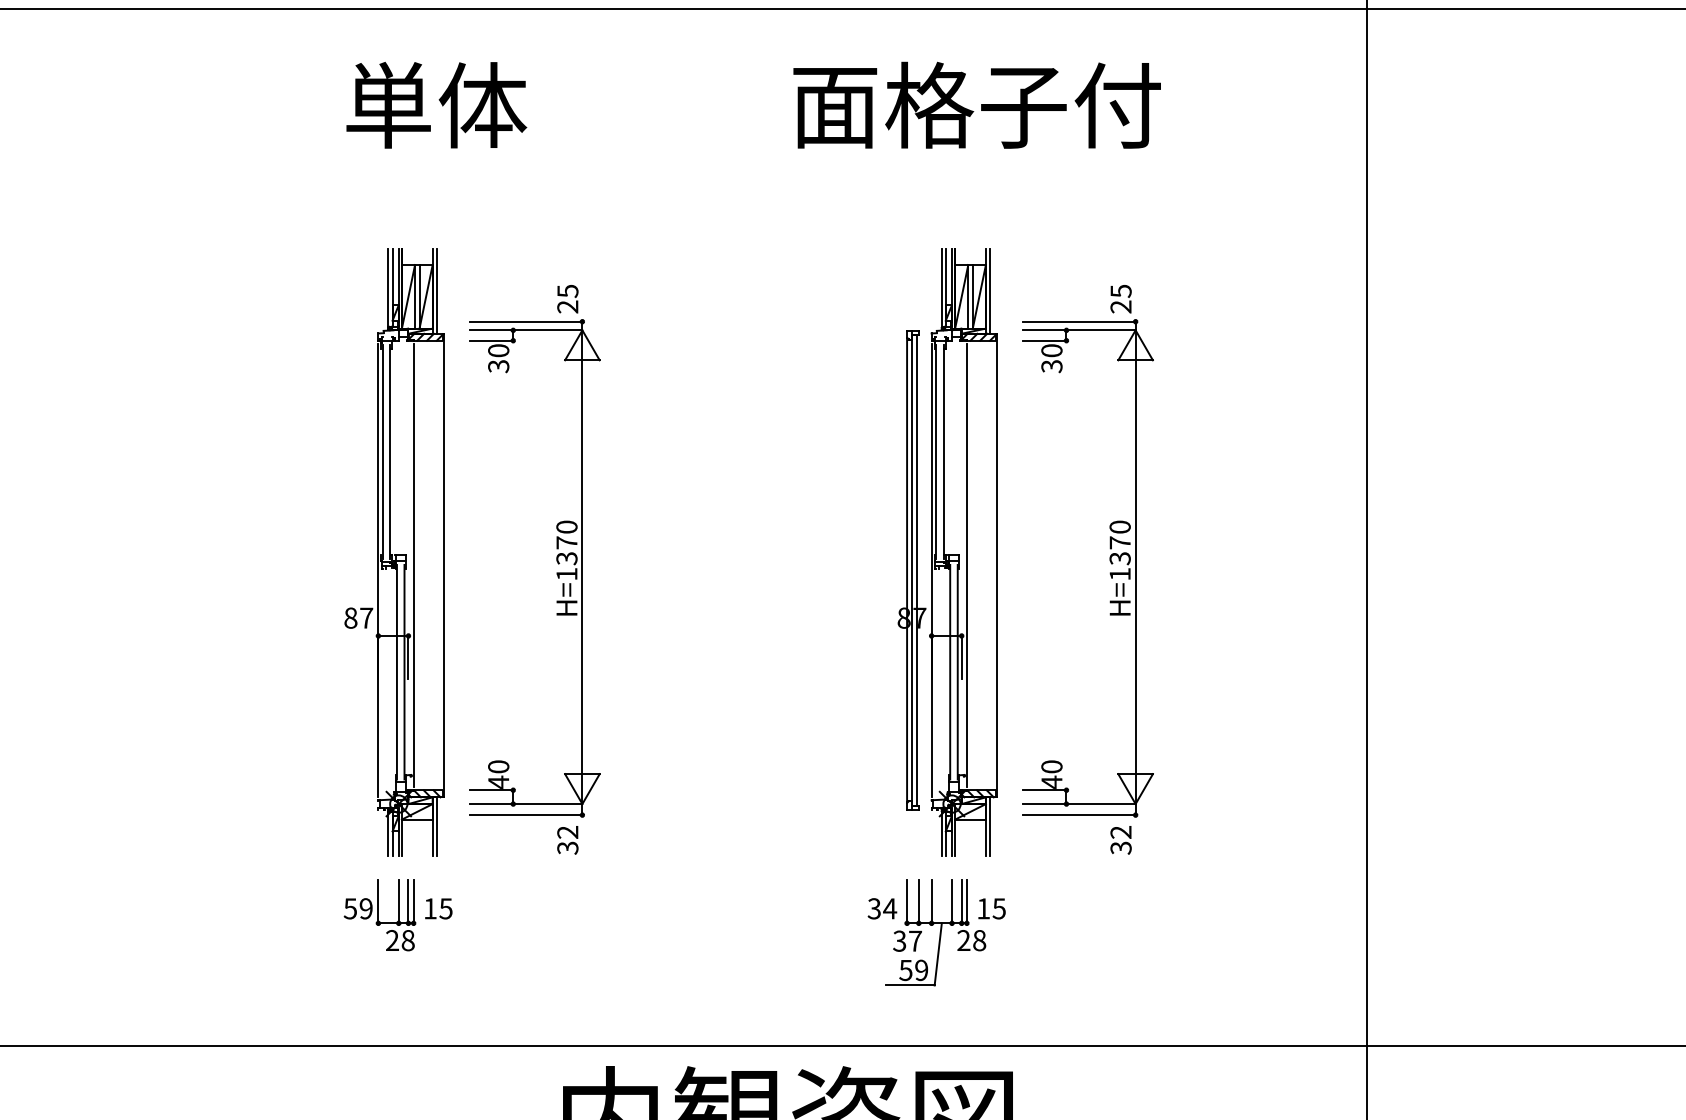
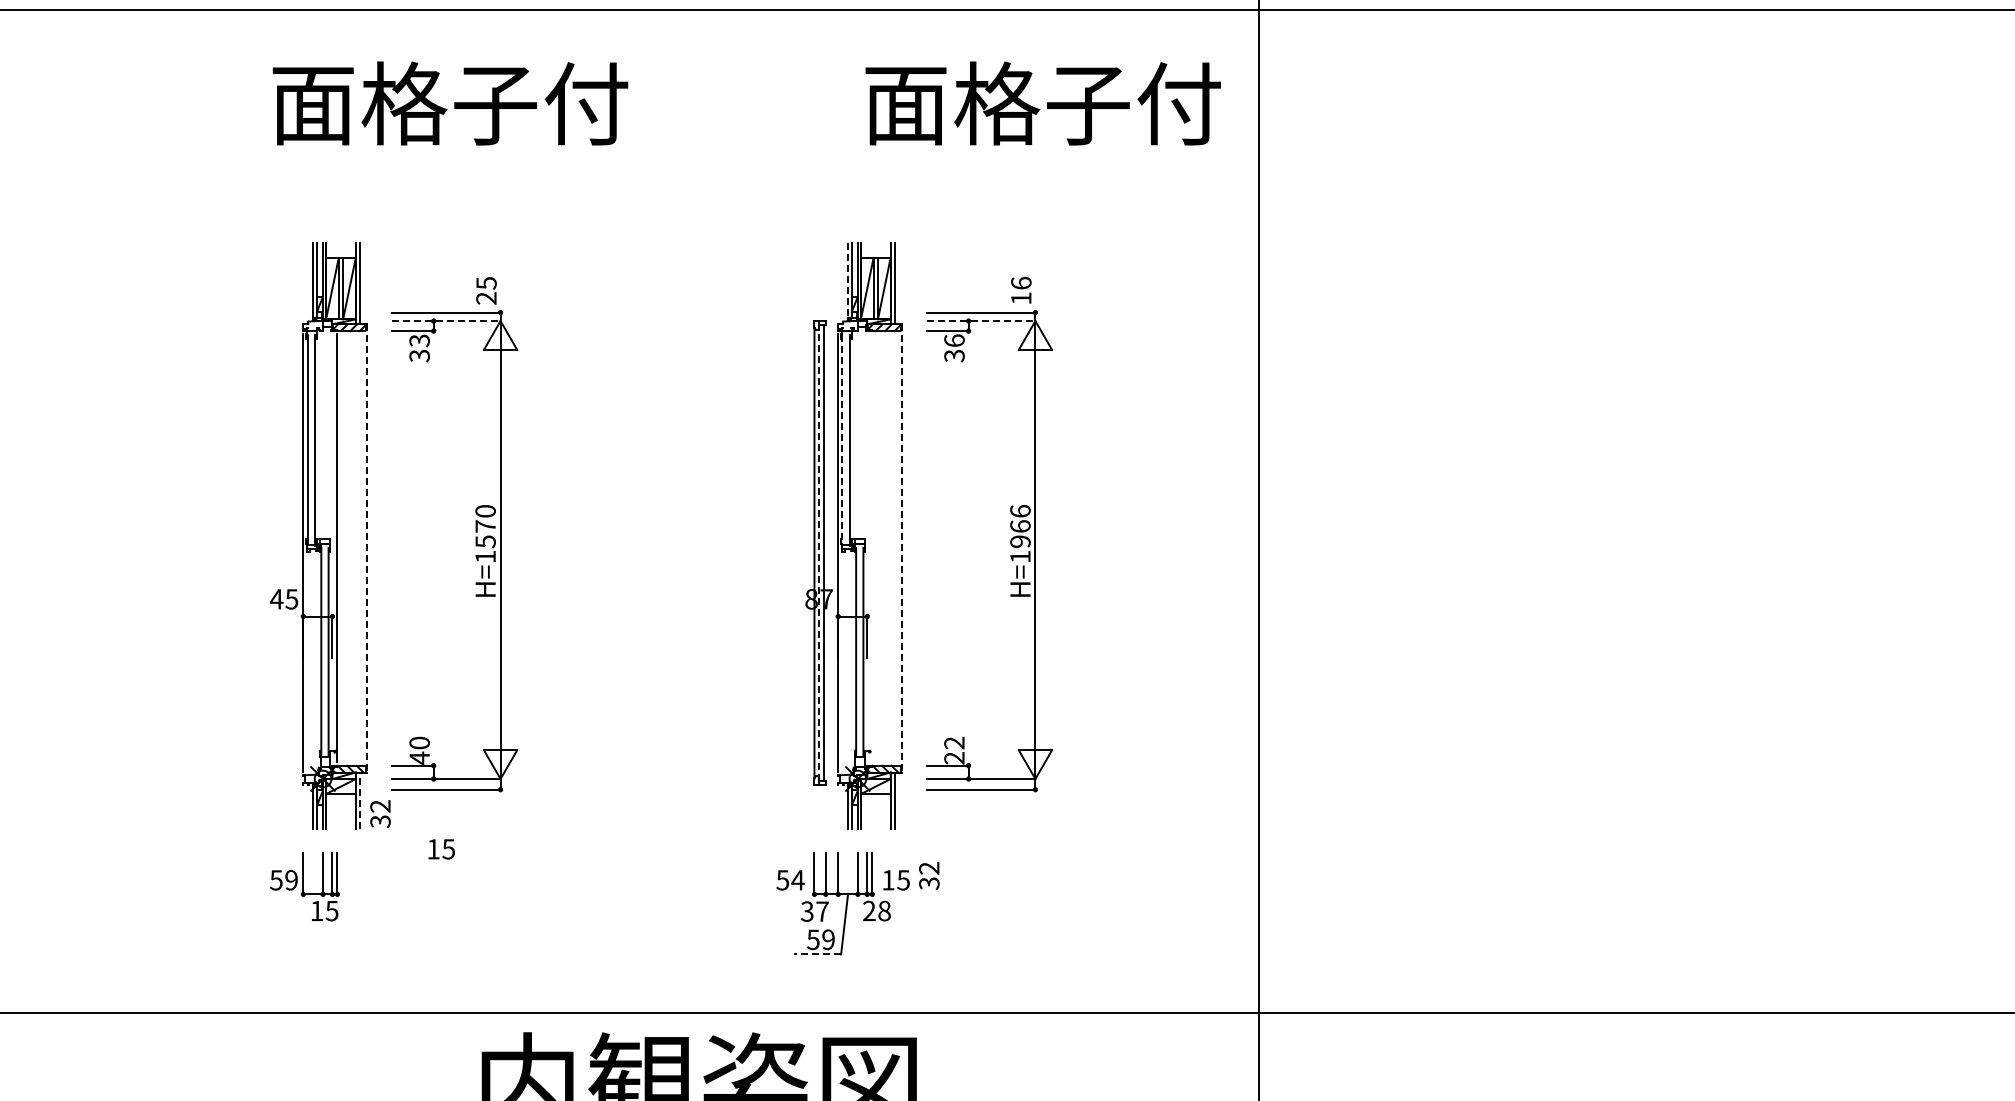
text: (530, 105) -> (450, 103), 単体 -> 面格子付
text: (976, 105) -> (1042, 103), moved
line: (941, 288) -> (847, 280), solid -> dashed
text: (1121, 298) -> (1021, 290), 25 -> 16
line: (526, 330) -> (446, 321), solid -> dashed
line: (1079, 330) -> (981, 321), solid -> dashed
text: (498, 350) -> (419, 340), 30 -> 33
text: (1051, 350) -> (954, 340), 30 -> 36
line: (936, 451) -> (842, 438), solid -> dashed
text: (1120, 542) -> (1020, 526), H=1370 -> H=1966
text: (566, 558) -> (485, 541), H=1370 -> H=1570
line: (443, 565) -> (366, 548), solid -> dashed
line: (967, 565) -> (872, 548), removed
line: (997, 565) -> (901, 548), solid -> dashed
line: (912, 570) -> (819, 553), solid -> dashed
text: (357, 618) -> (283, 599), 87 -> 45
text: (1051, 774) -> (954, 750), 40 -> 22
line: (437, 826) -> (360, 800), solid -> dashed
text: (1121, 839) -> (929, 875), moved
text: (567, 840) -> (380, 814), moved
text: (874, 907) -> (782, 879), 34 -> 54
text: (438, 909) -> (441, 849), moved
text: (400, 940) -> (324, 910), 28 -> 15
line: (910, 985) -> (817, 954), solid -> dashed

